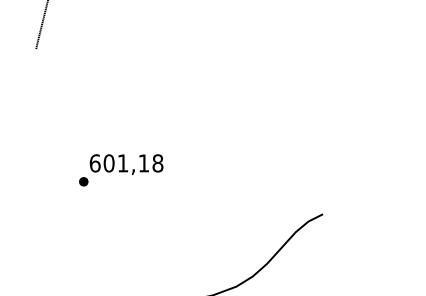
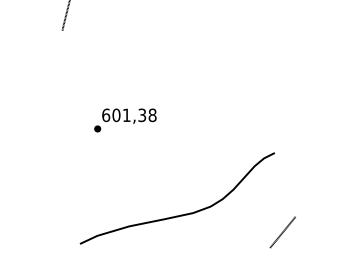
text: (144, 163) -> (142, 115), 601,18 -> 601,38

